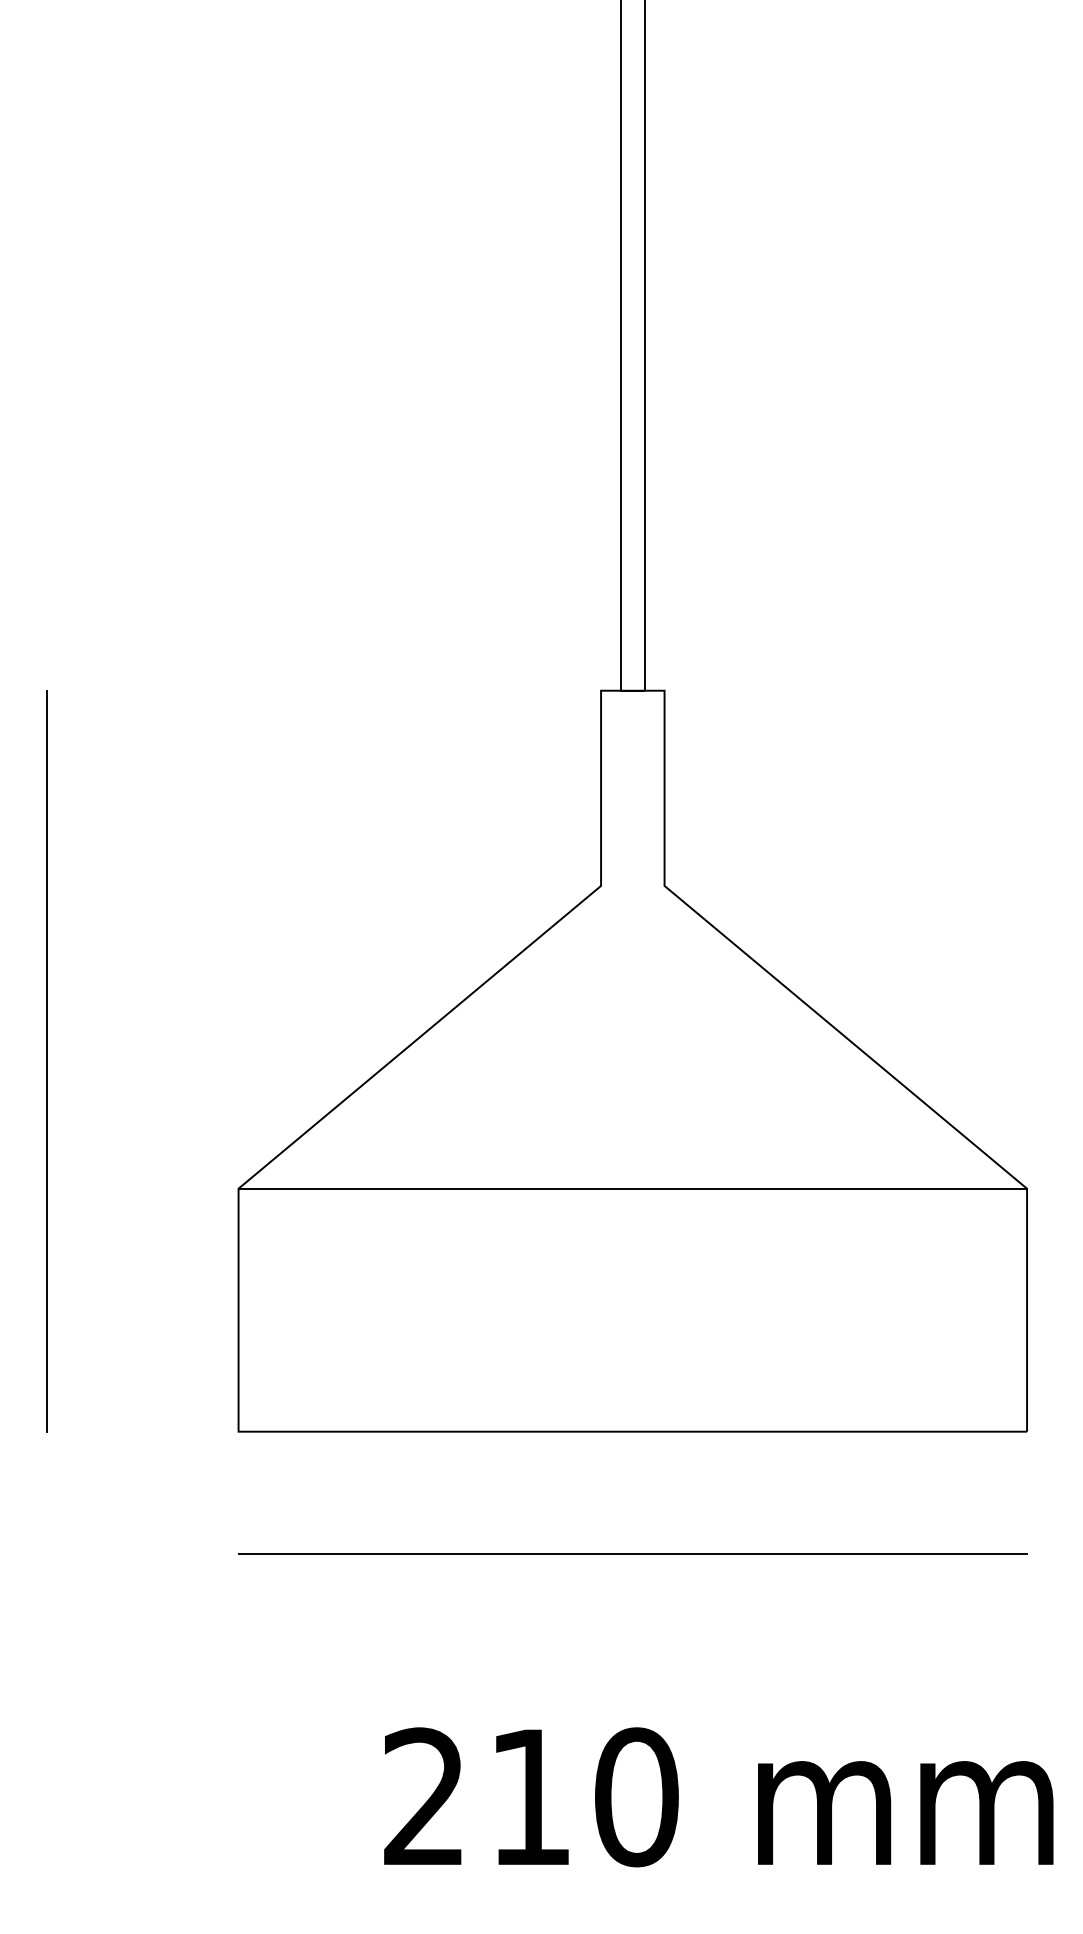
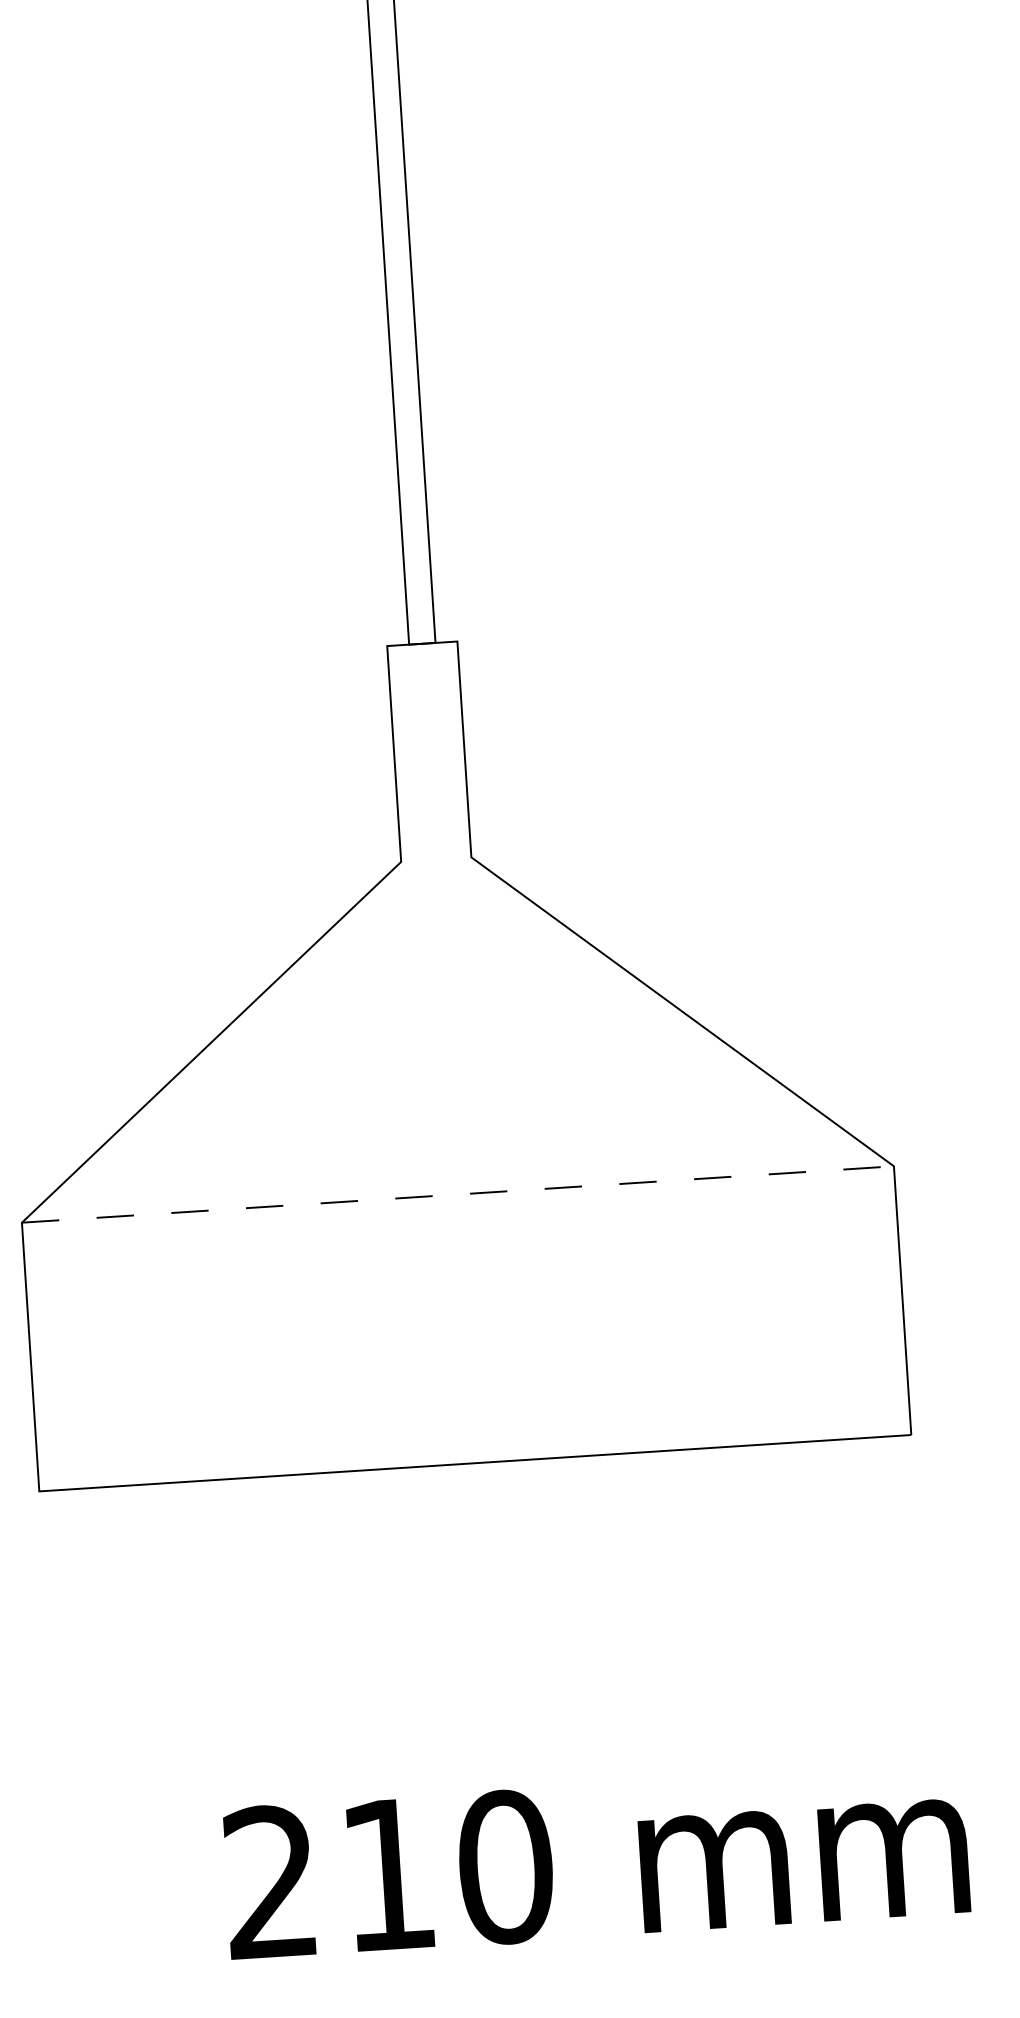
line: (633, 1188) -> (458, 1194), solid -> dashed
line: (632, 1554) -> (483, 1599), removed

